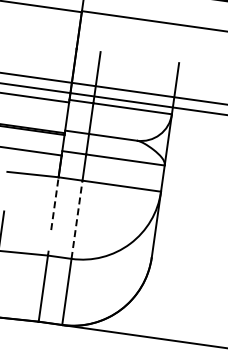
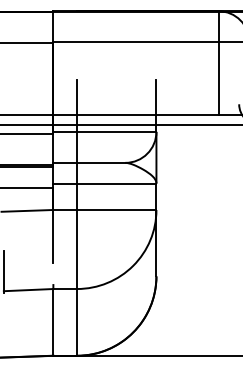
line: (55, 203) -> (53, 236), dashed -> solid
line: (77, 219) -> (77, 249), dashed -> solid

